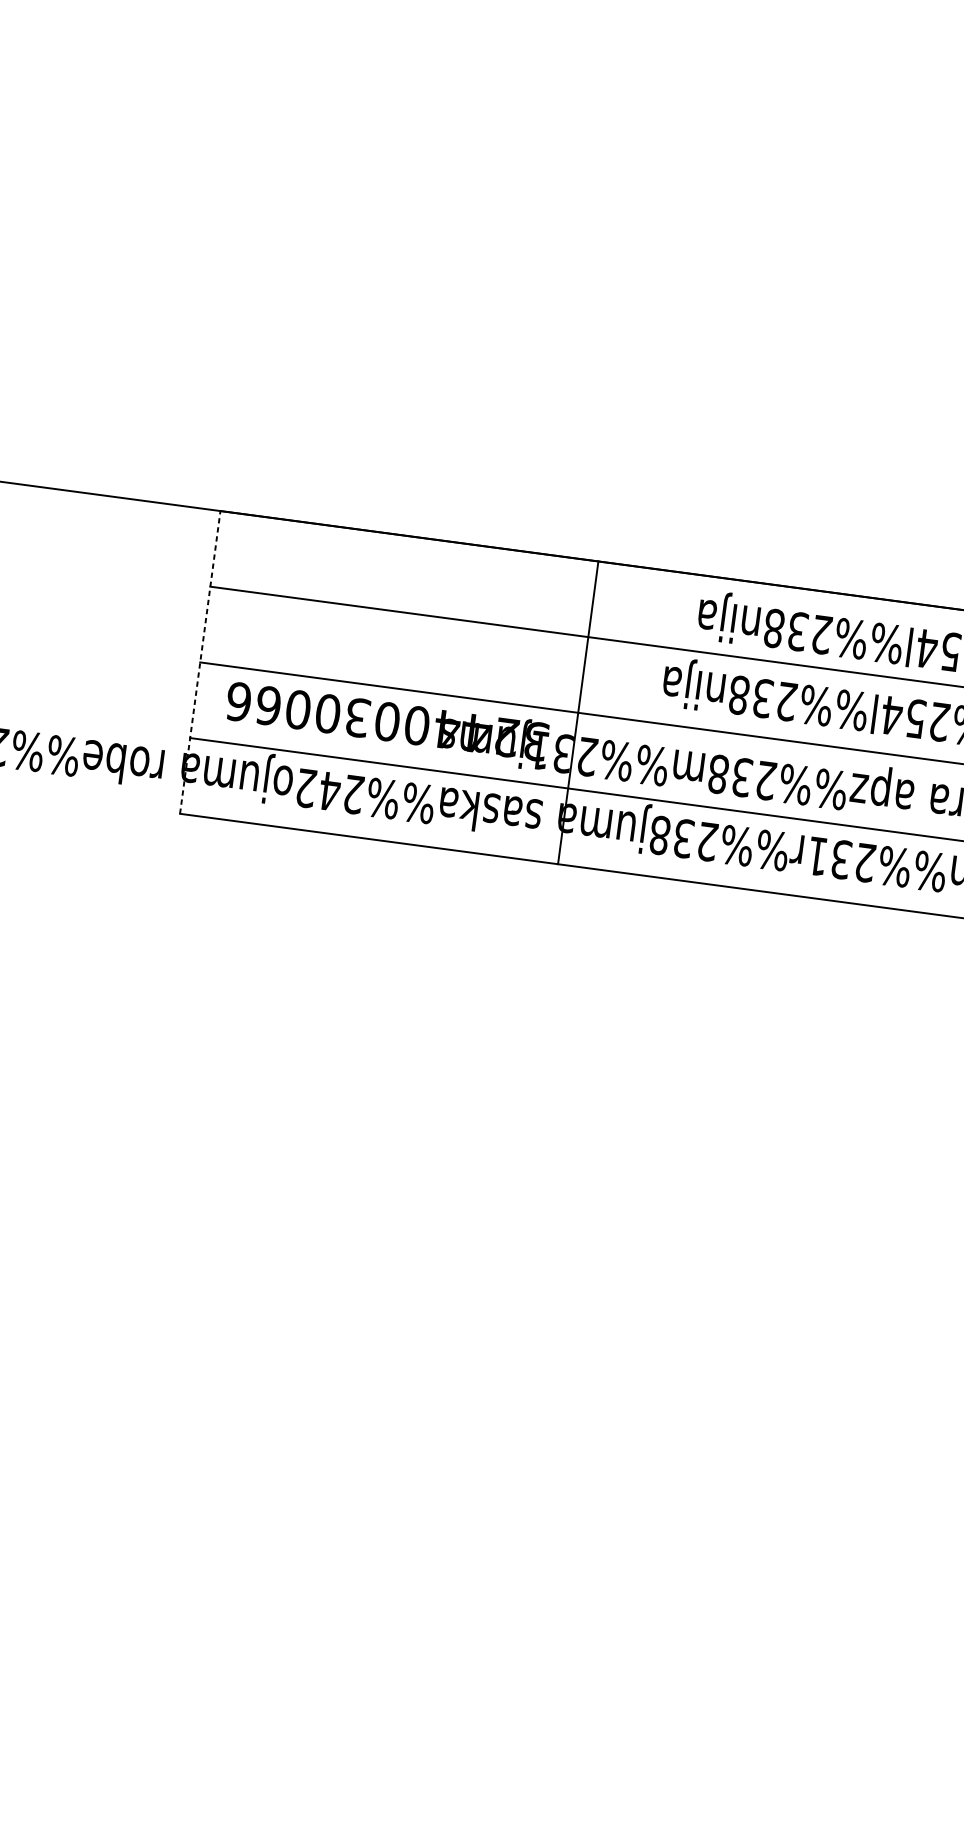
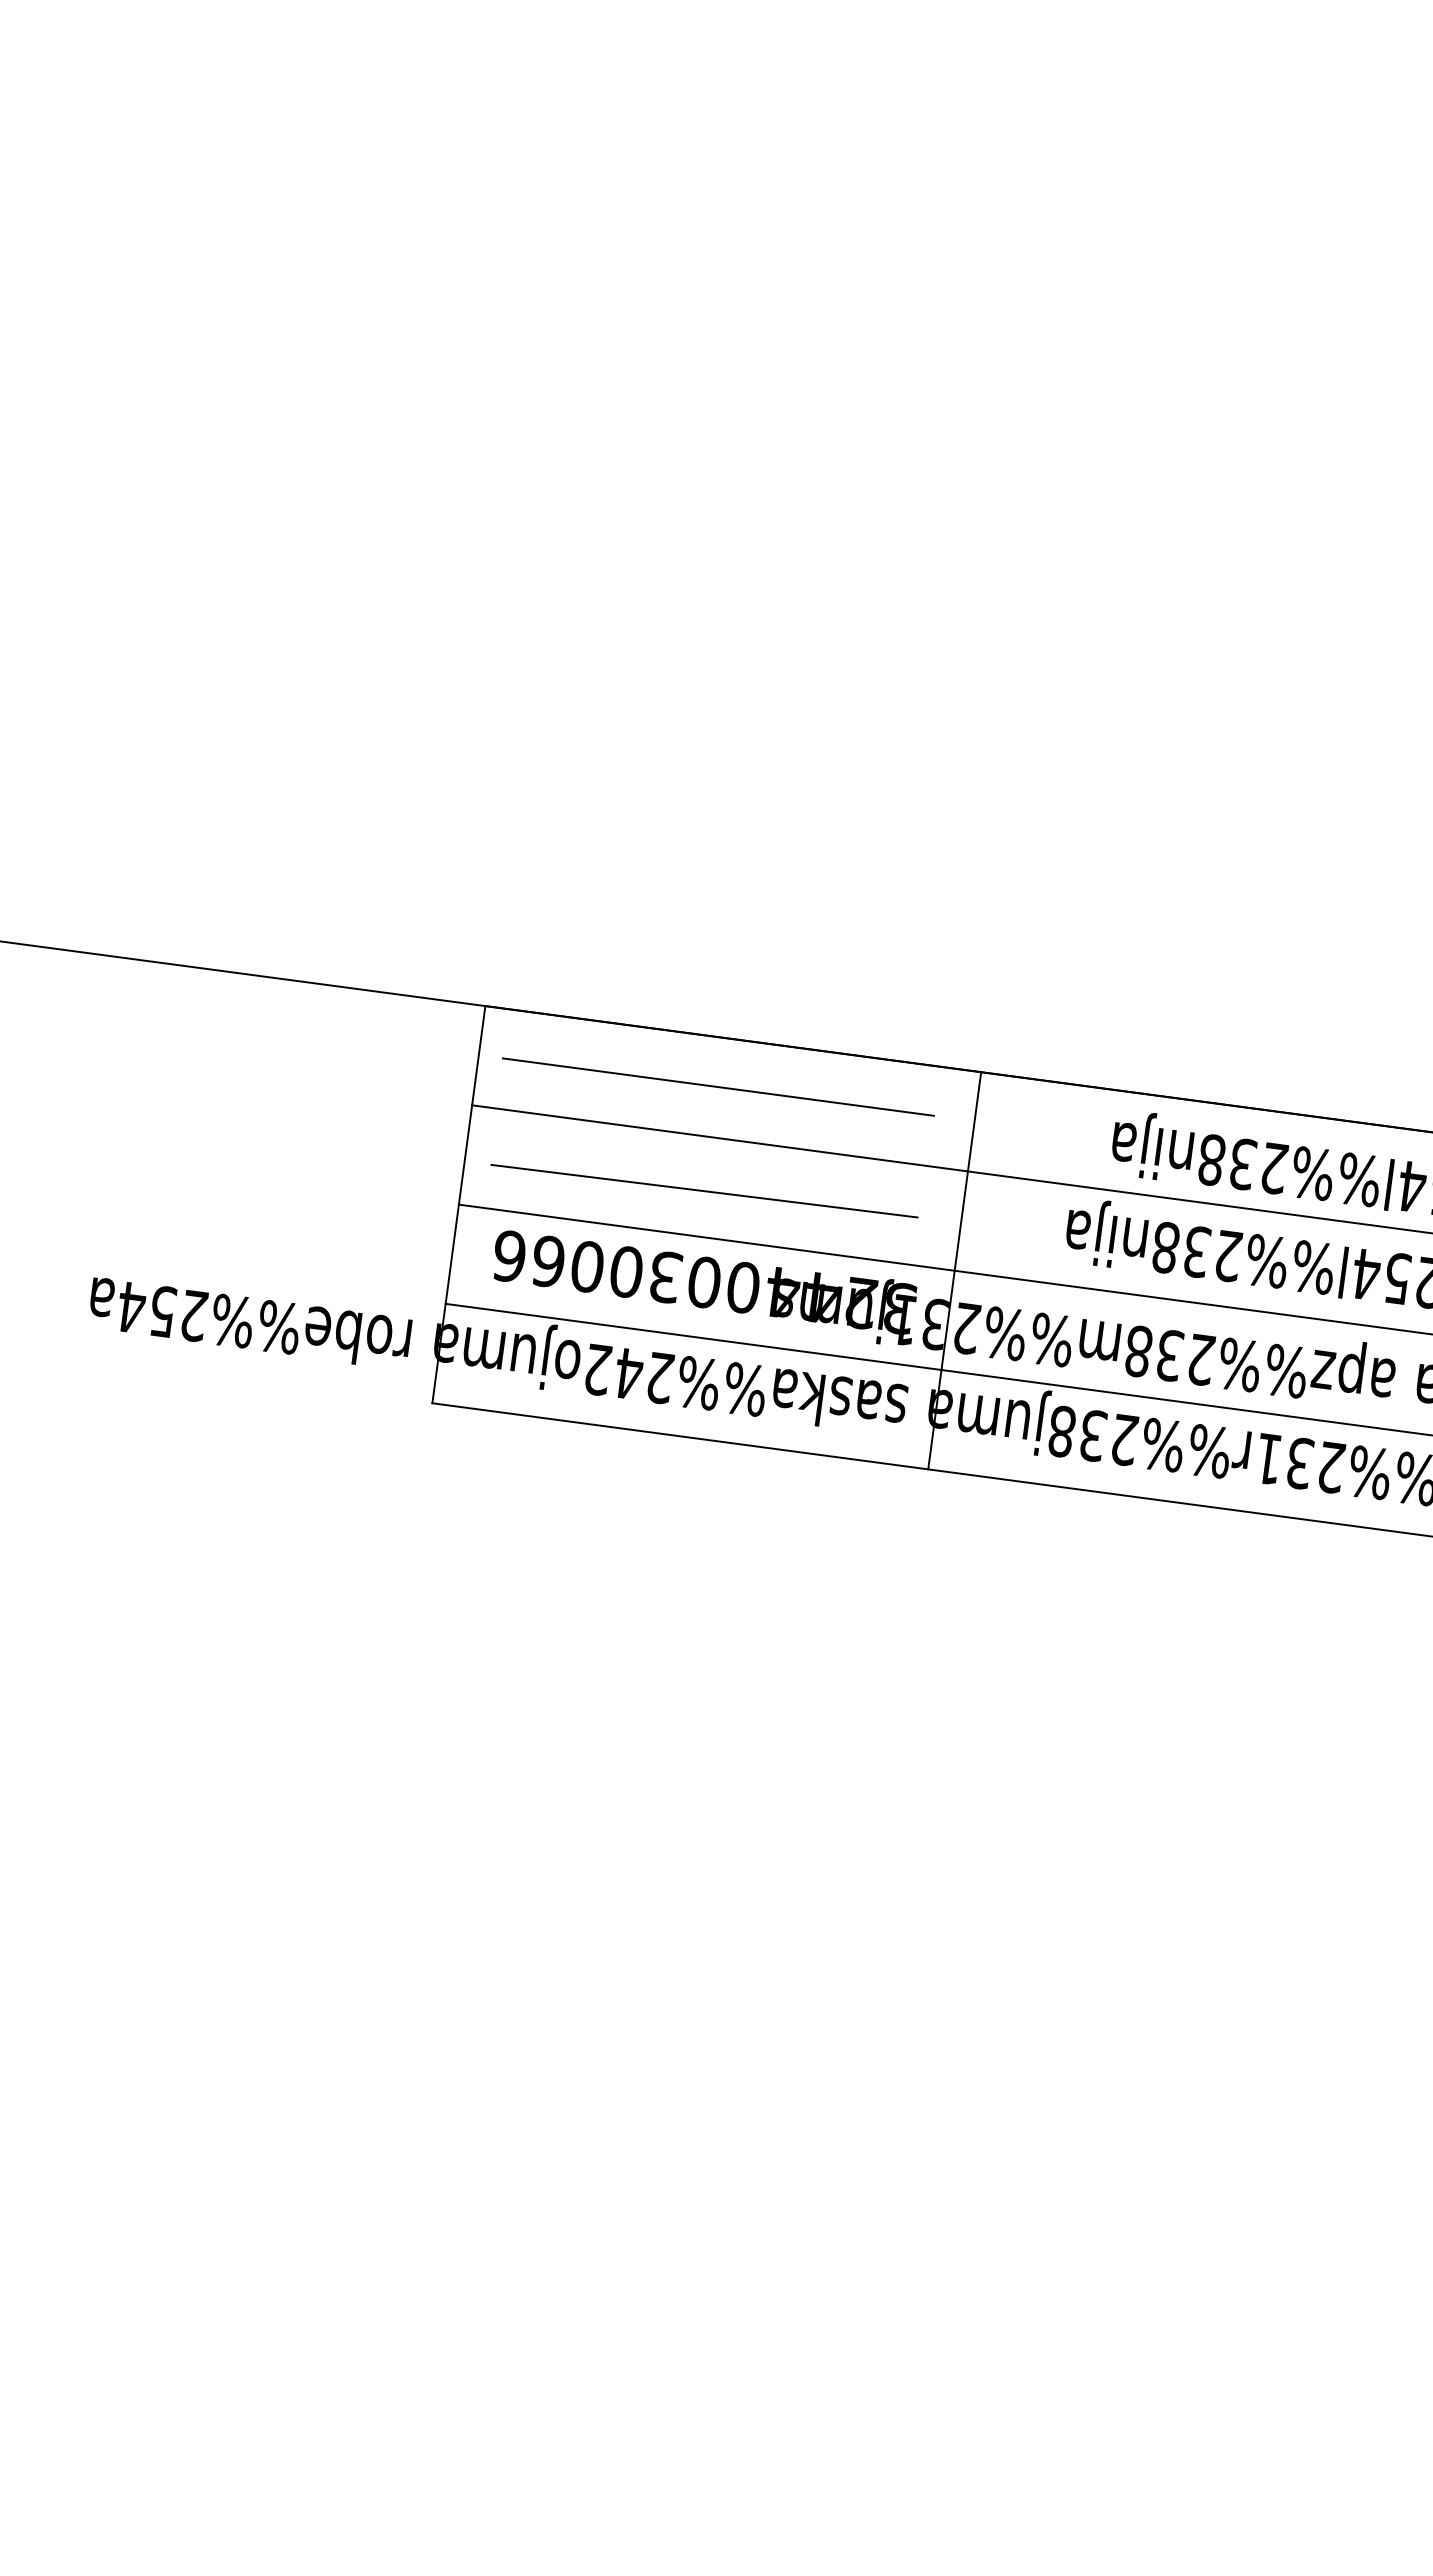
line: (397, 572) -> (717, 1086), added
line: (387, 652) -> (704, 1191), added
line: (199, 662) -> (458, 1204), dashed -> solid

